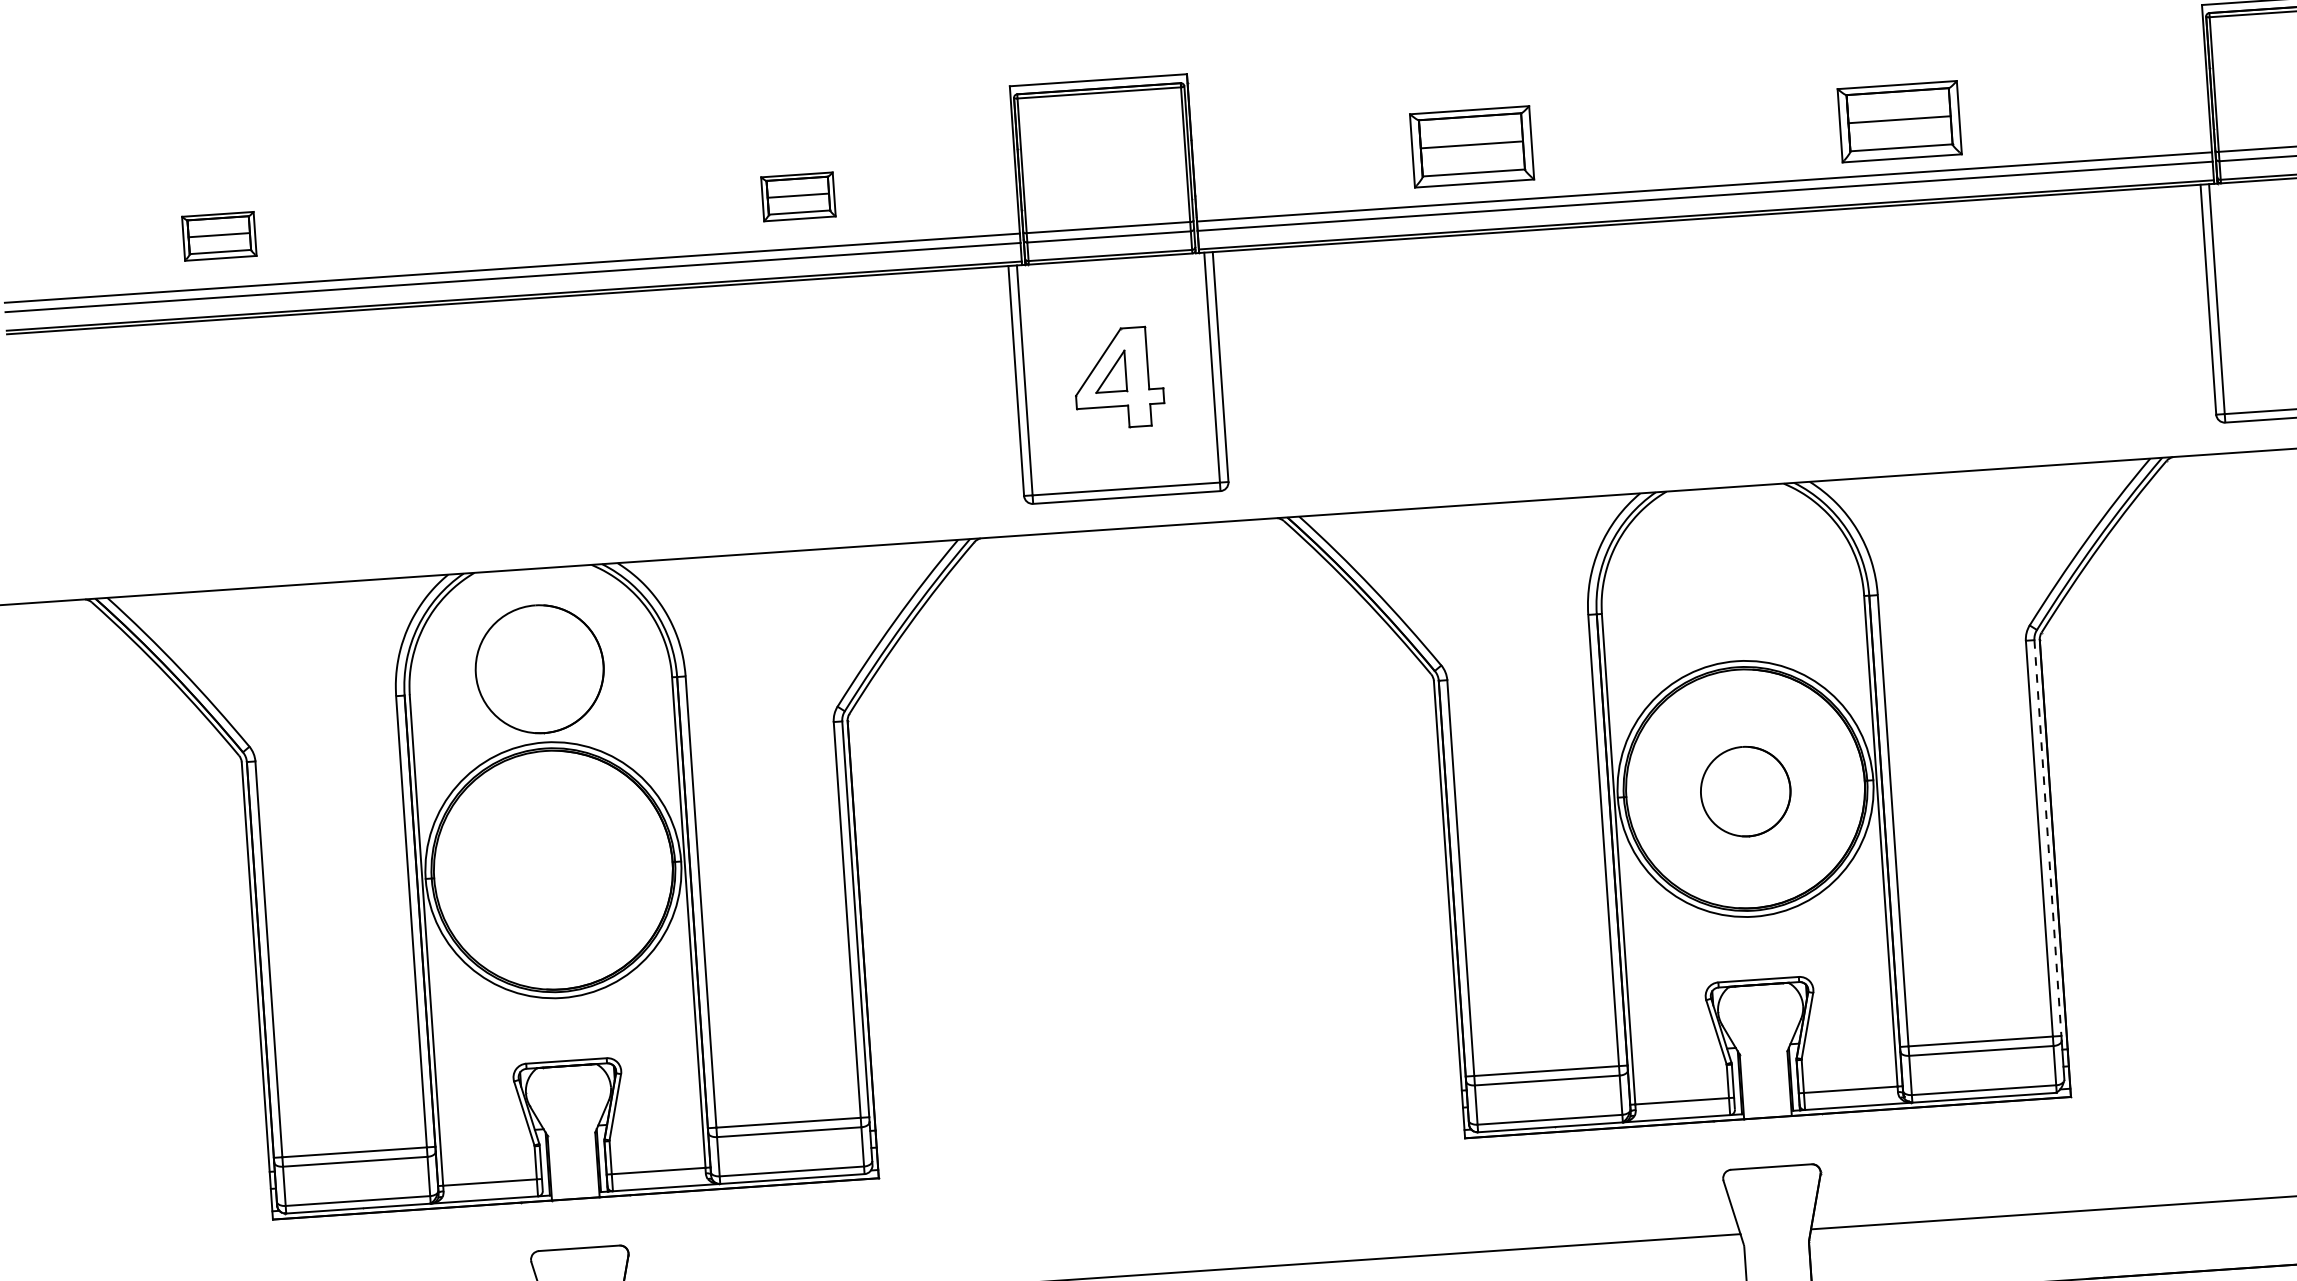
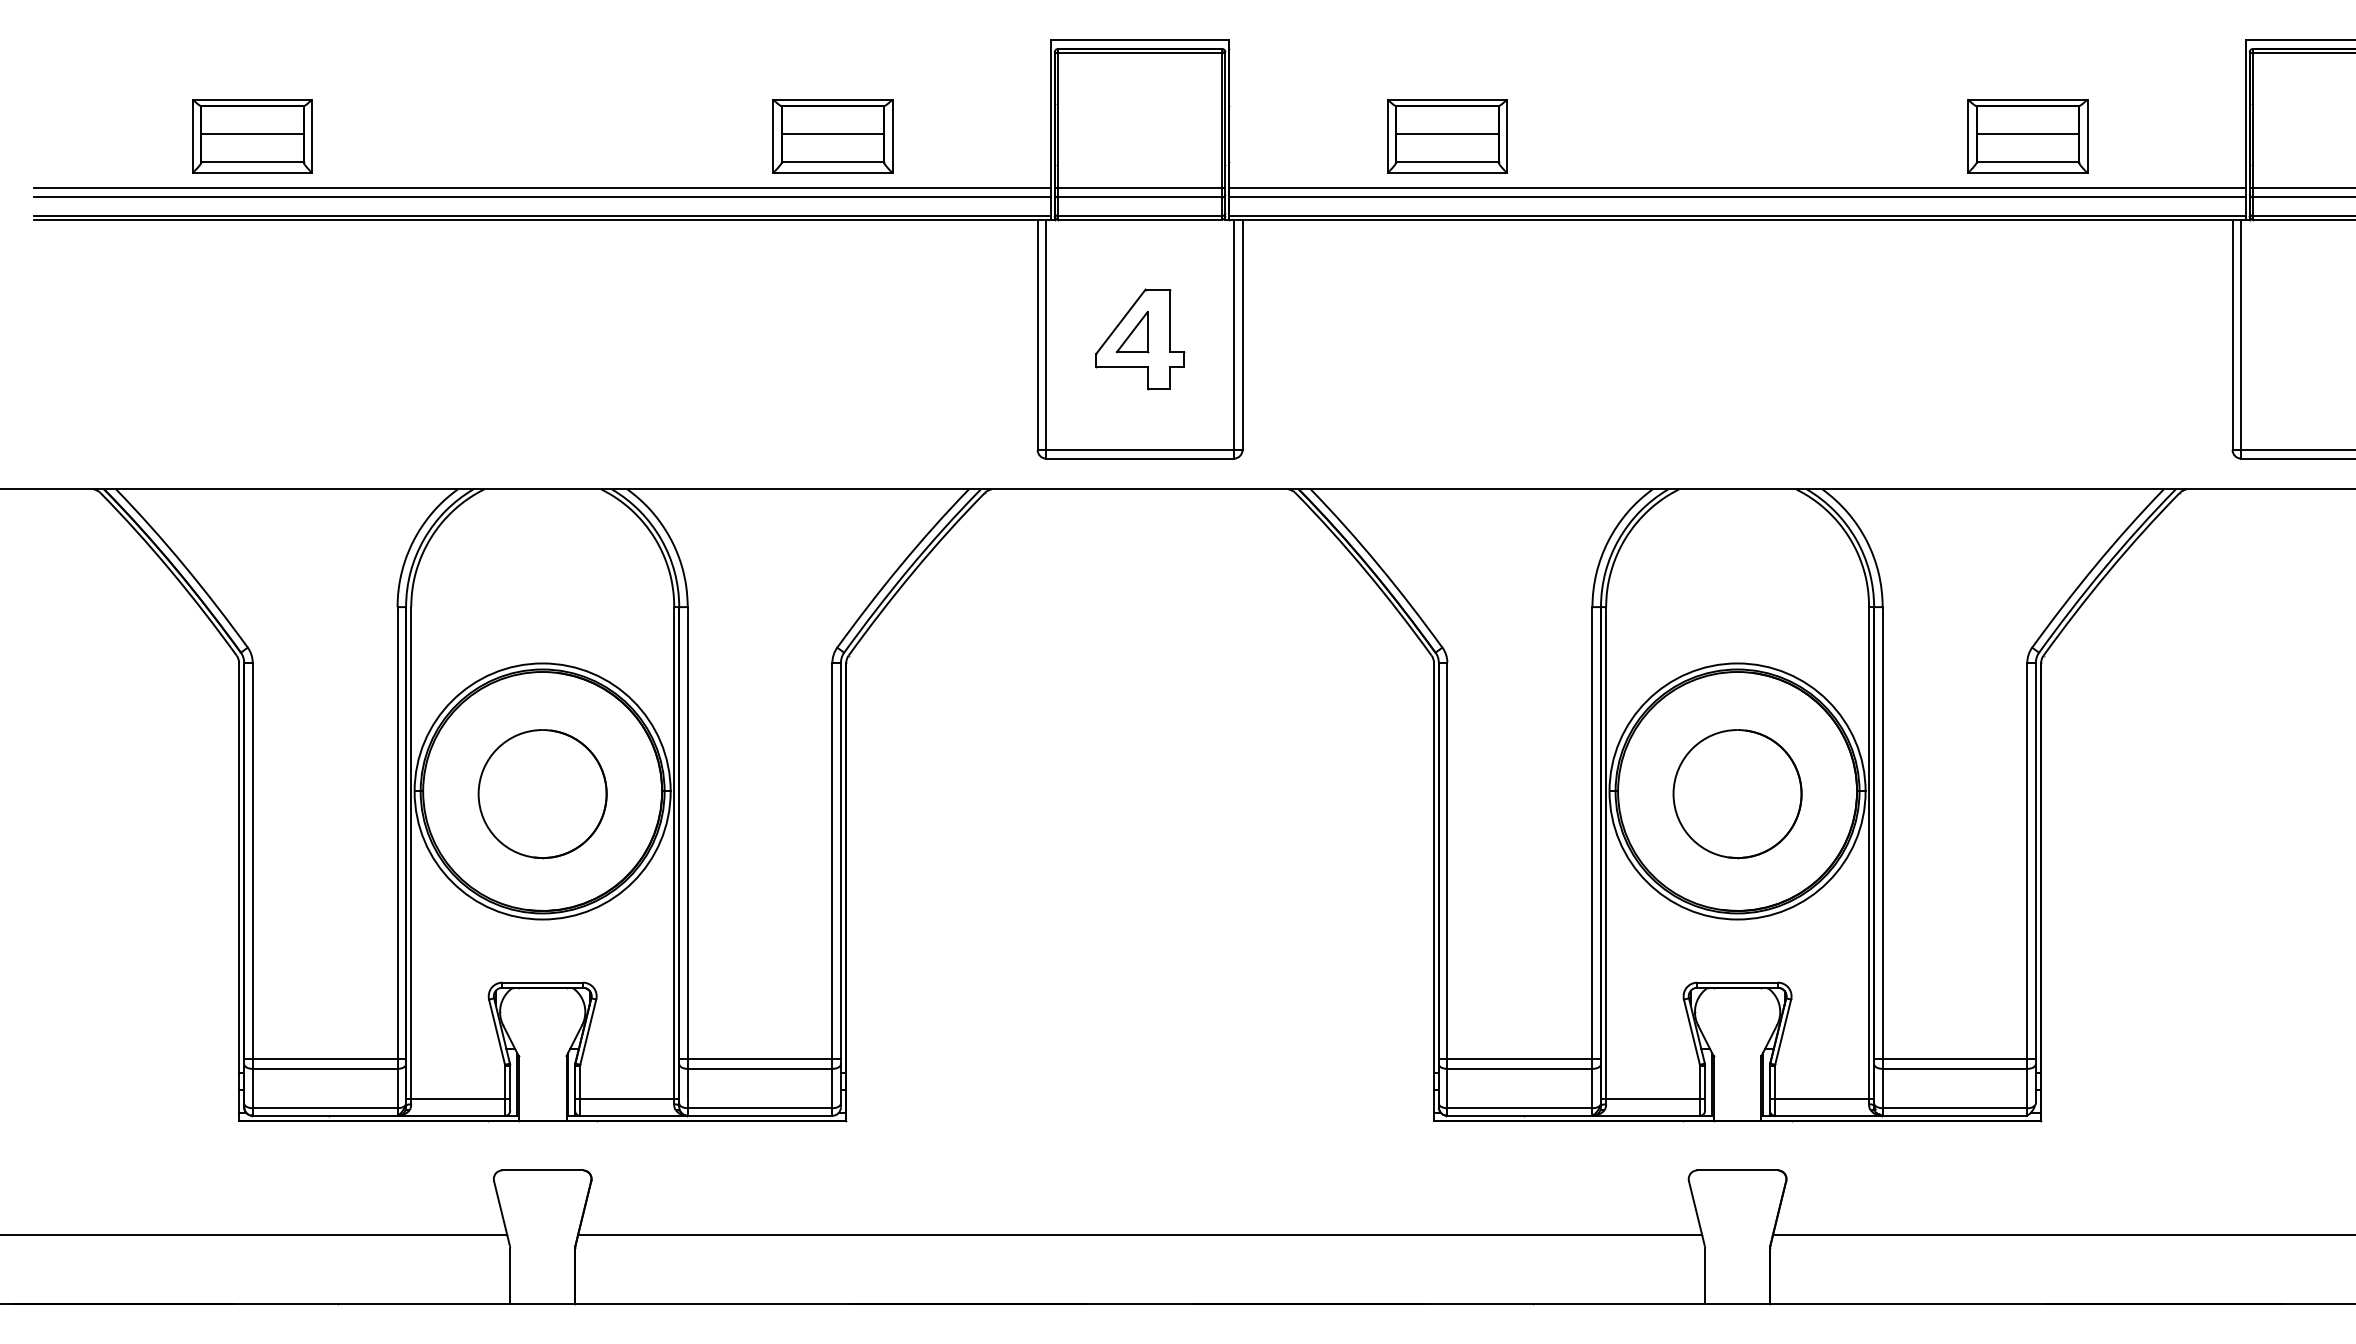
part: (1899, 121) -> (2027, 136), moved
part: (1472, 147) -> (1447, 136), moved
part: (798, 197) -> (832, 136), size x1.67
part: (219, 236) -> (252, 136), size x1.67
part: (539, 669) -> (542, 794), moved
part: (1745, 791) -> (1737, 794), size x1.43
line: (2047, 838) -> (2035, 861), dashed -> solid

